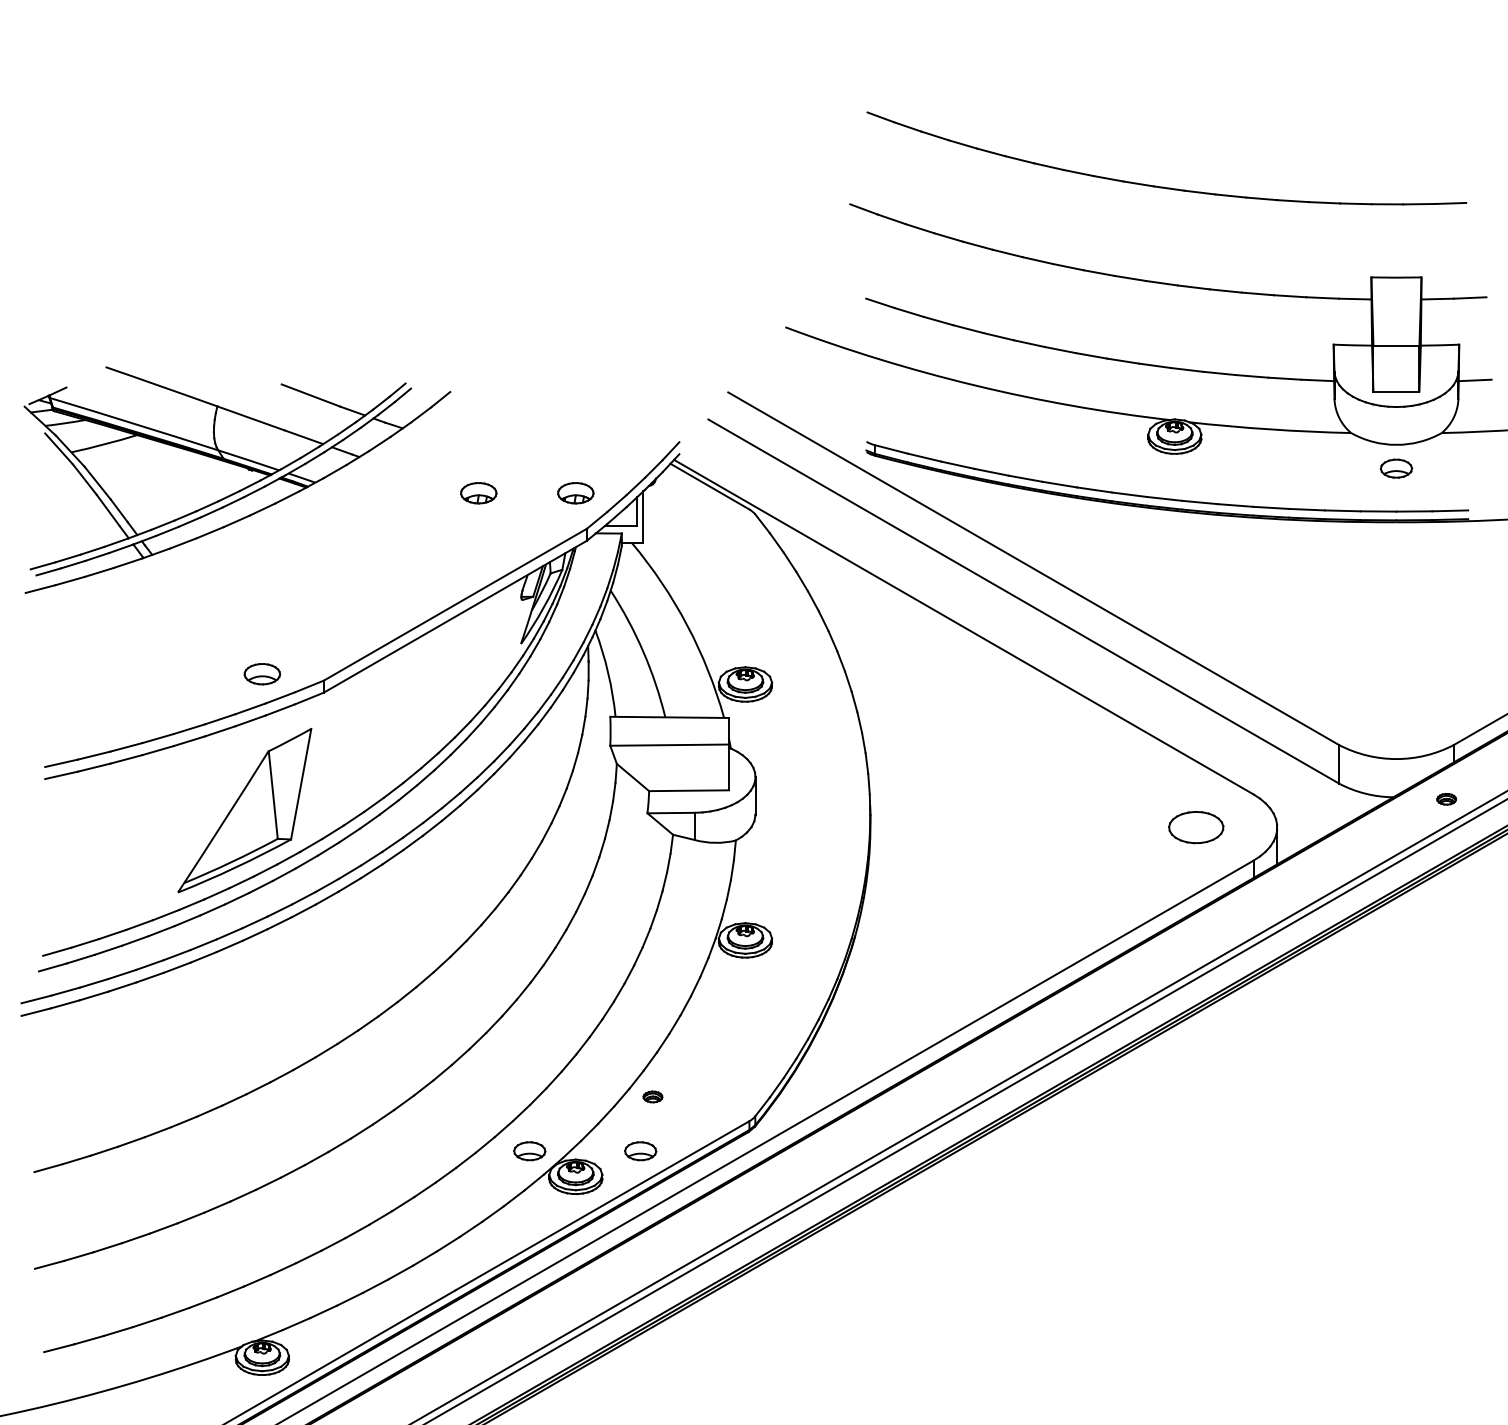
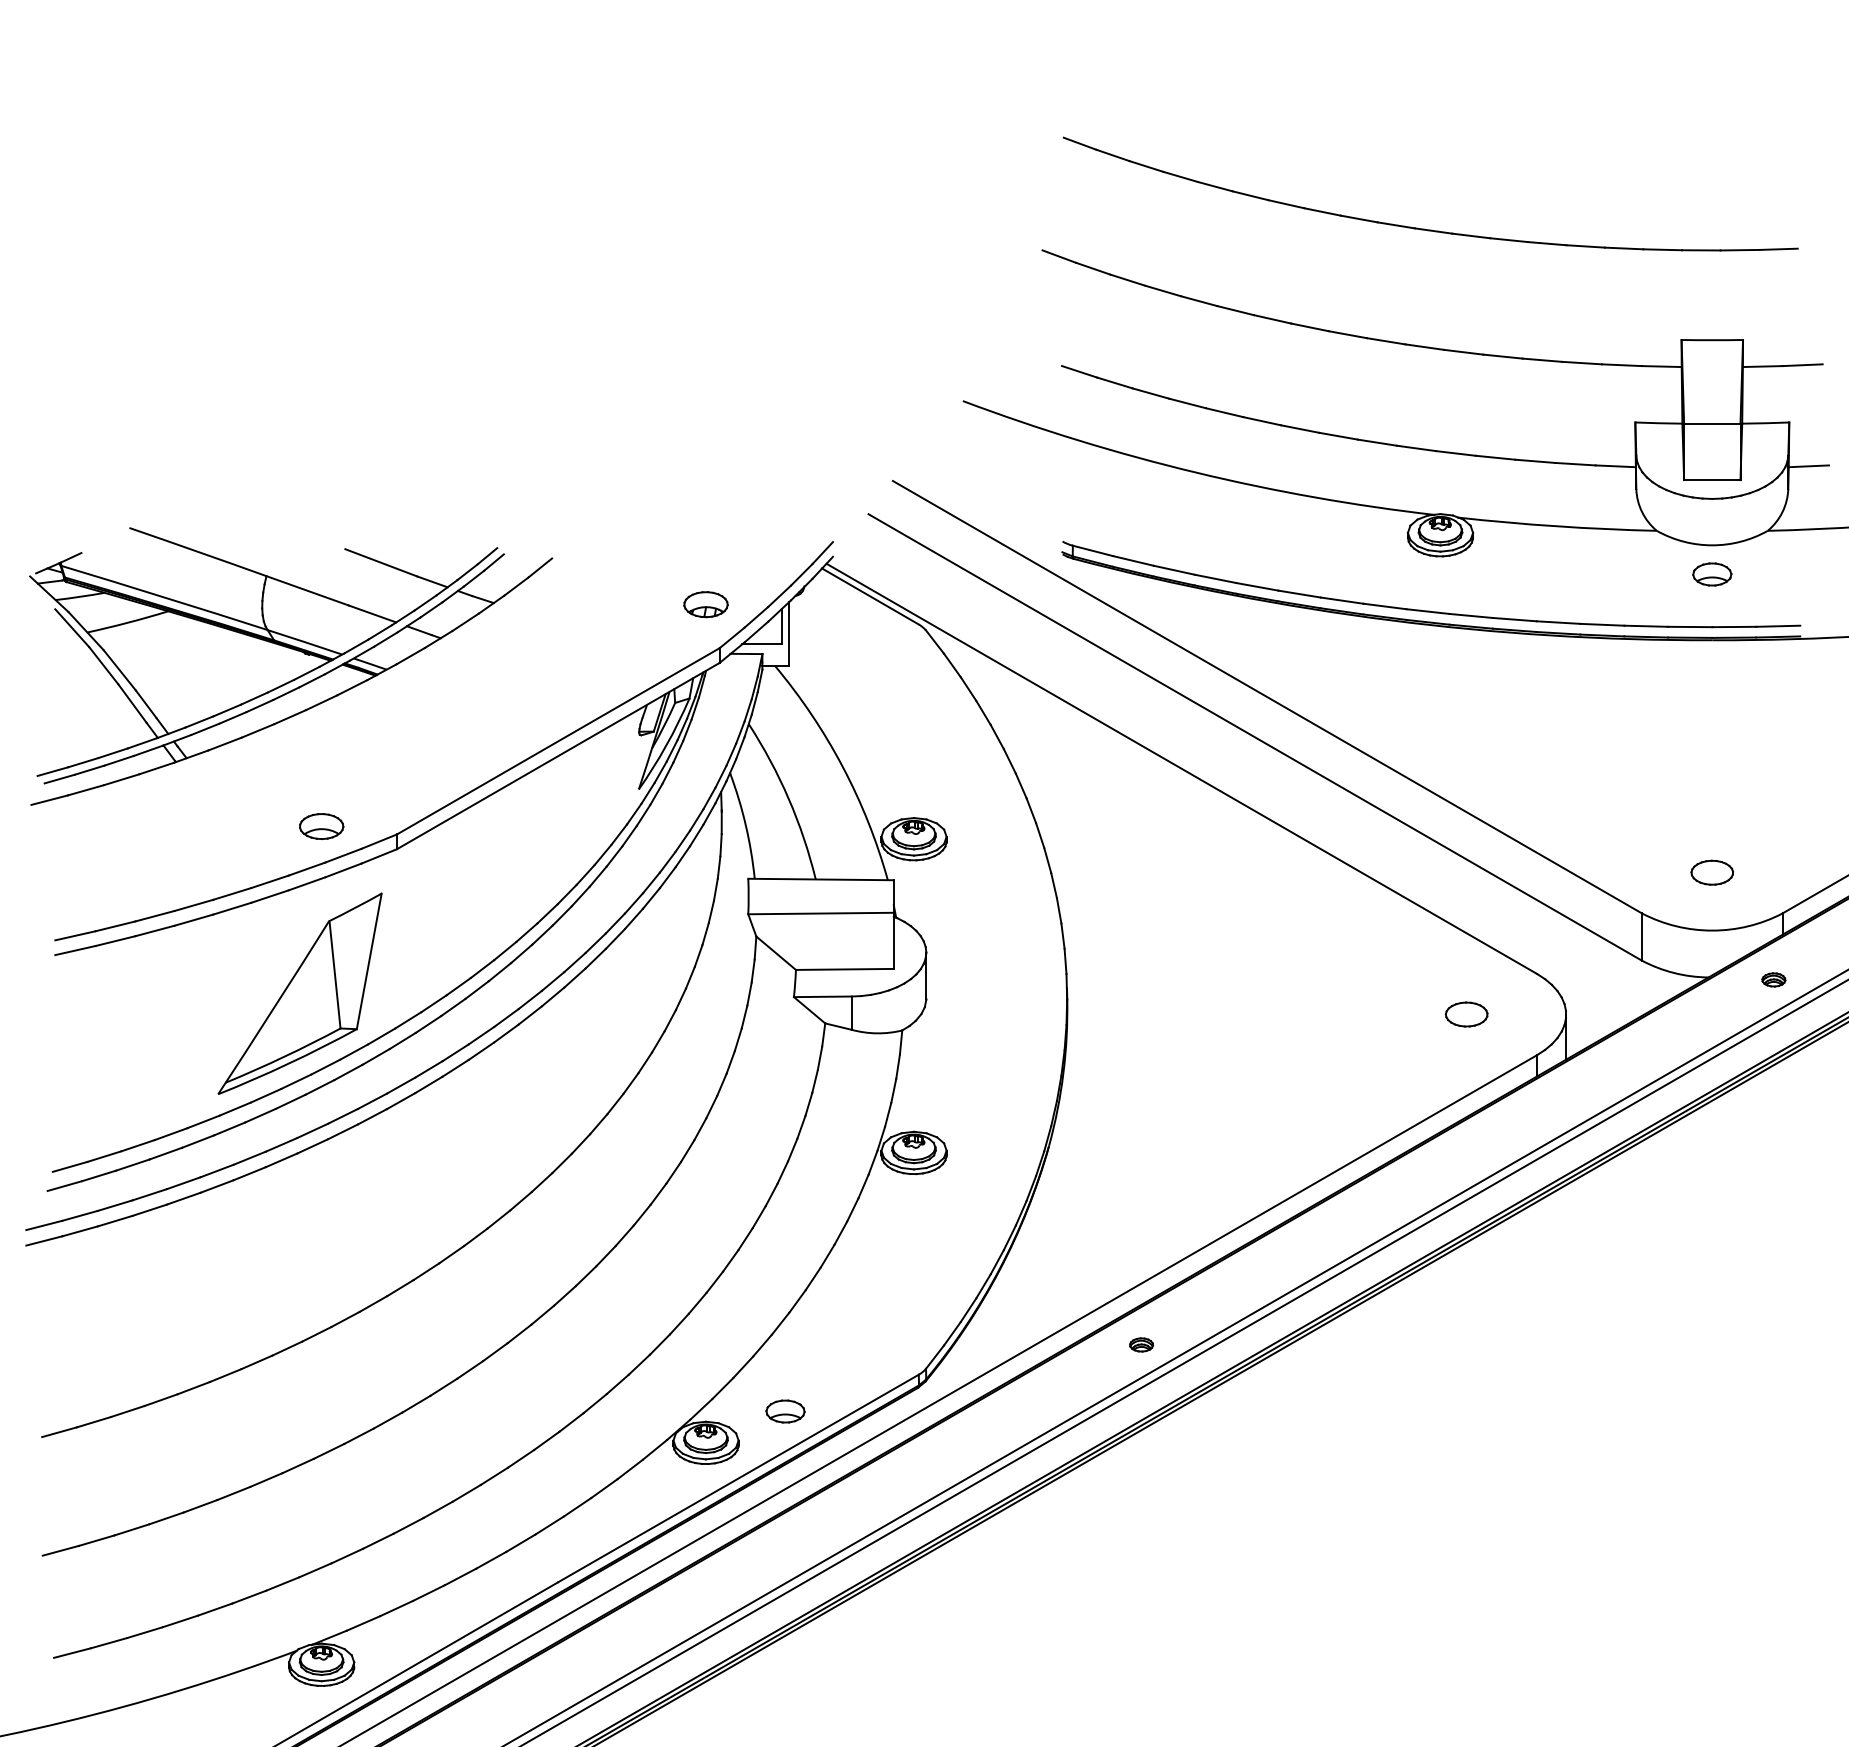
part: (237, 480) -> (291, 666), moved
part: (478, 493) -> (586, 604), removed
part: (1395, 711) -> (1711, 872), added
part: (1196, 827) -> (1466, 1014), size x0.62
part: (652, 1096) -> (1141, 1344), moved
part: (529, 1151) -> (649, 1411), removed

